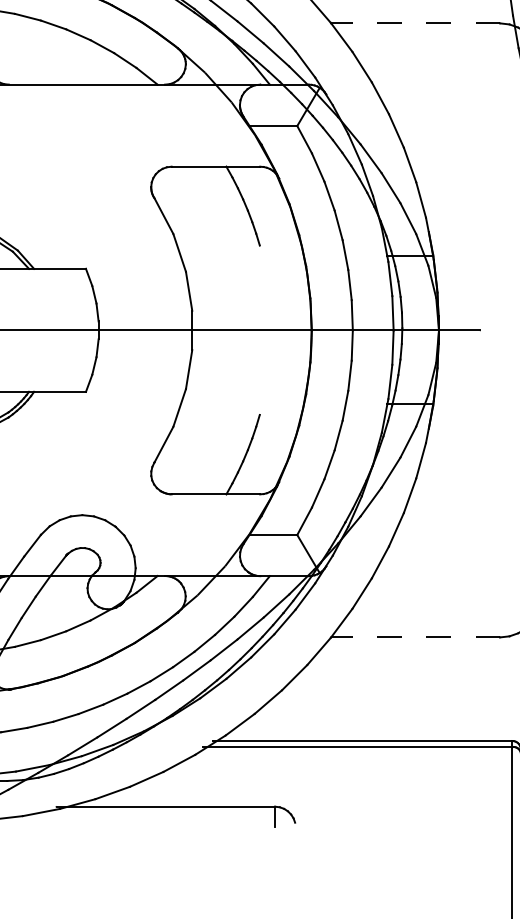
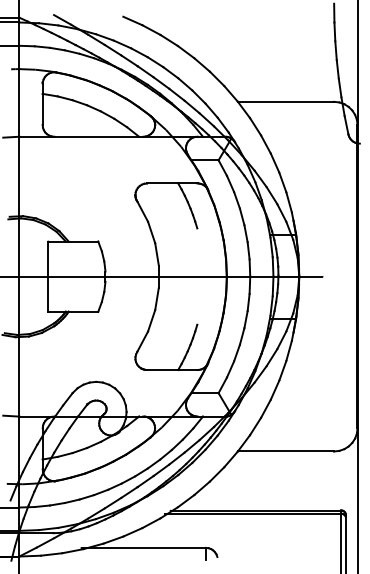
line: (414, 22) -> (285, 101), dashed -> solid
line: (414, 637) -> (285, 451), dashed -> solid

